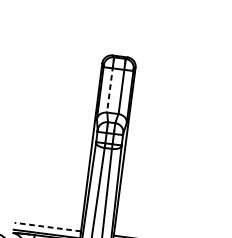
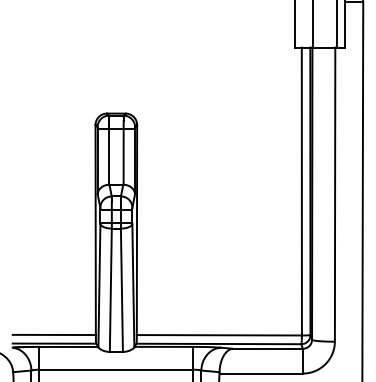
line: (110, 89) -> (109, 155), dashed -> solid
line: (48, 226) -> (54, 334), dashed -> solid

